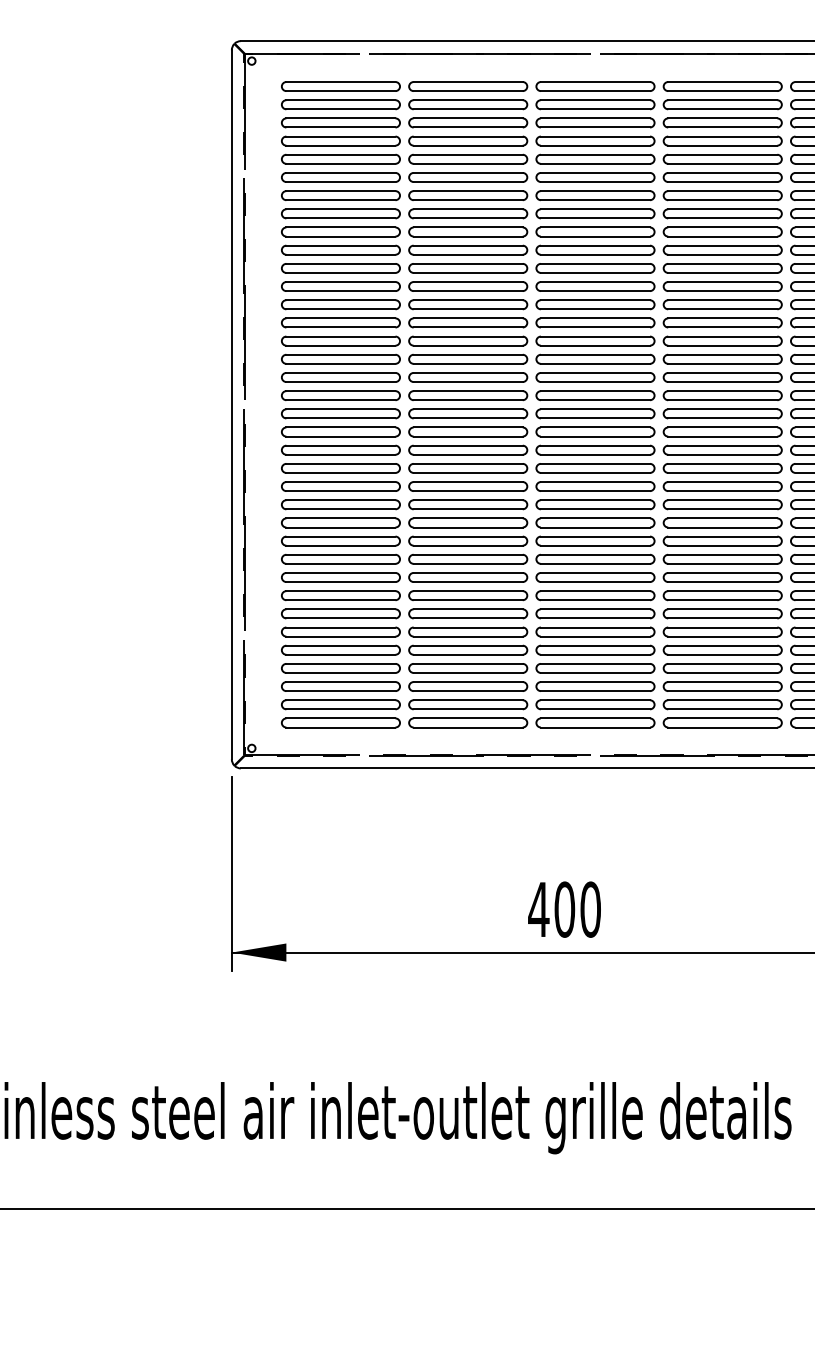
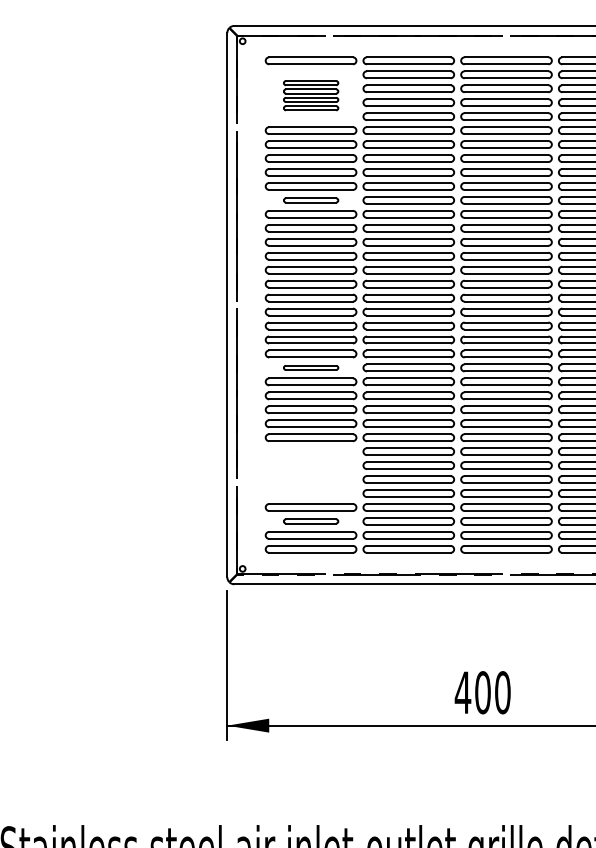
part: (340, 131) -> (310, 95), size x0.6
part: (340, 268) -> (310, 200), size x0.6
part: (340, 486) -> (310, 367), size x0.6
part: (340, 622) -> (310, 472), removed
part: (340, 686) -> (310, 521), size x0.6

